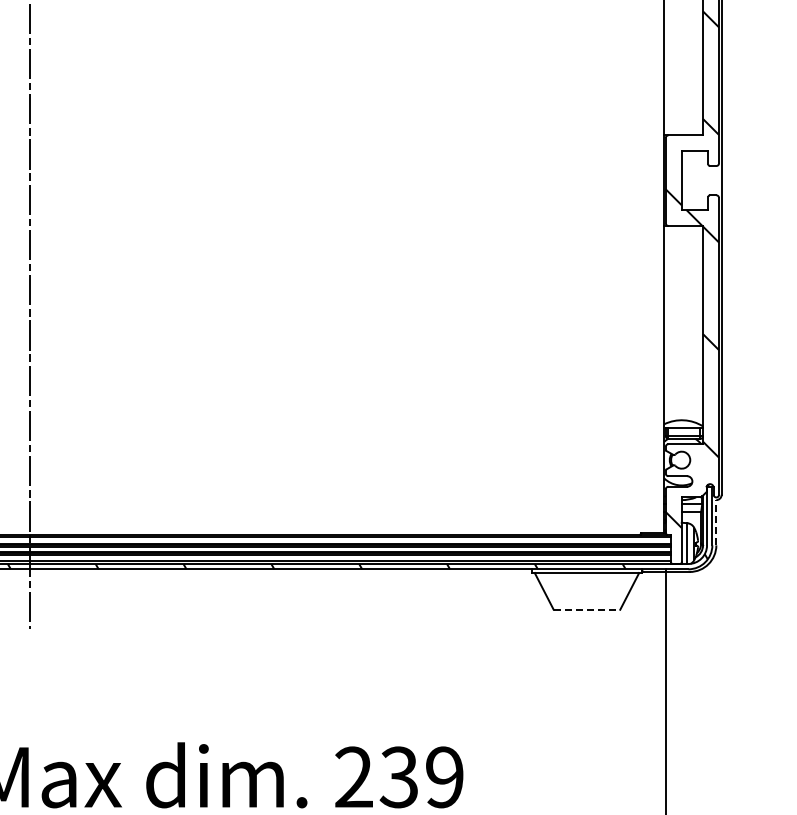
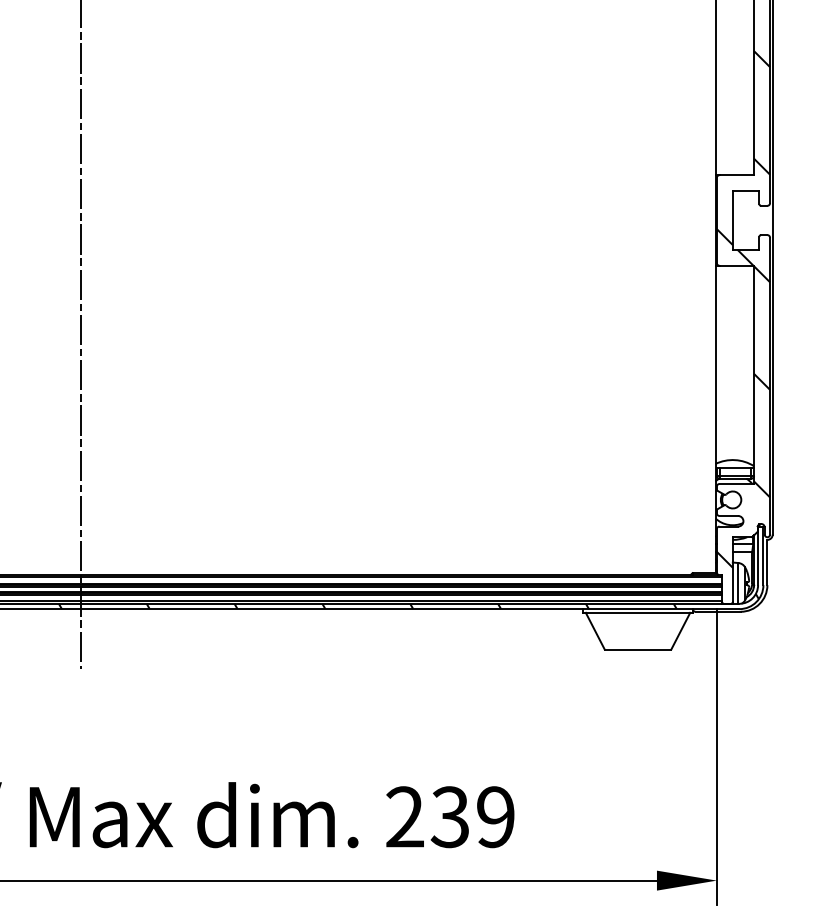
line: (716, 522) -> (767, 562), dashed -> solid
line: (587, 609) -> (638, 649), dashed -> solid

